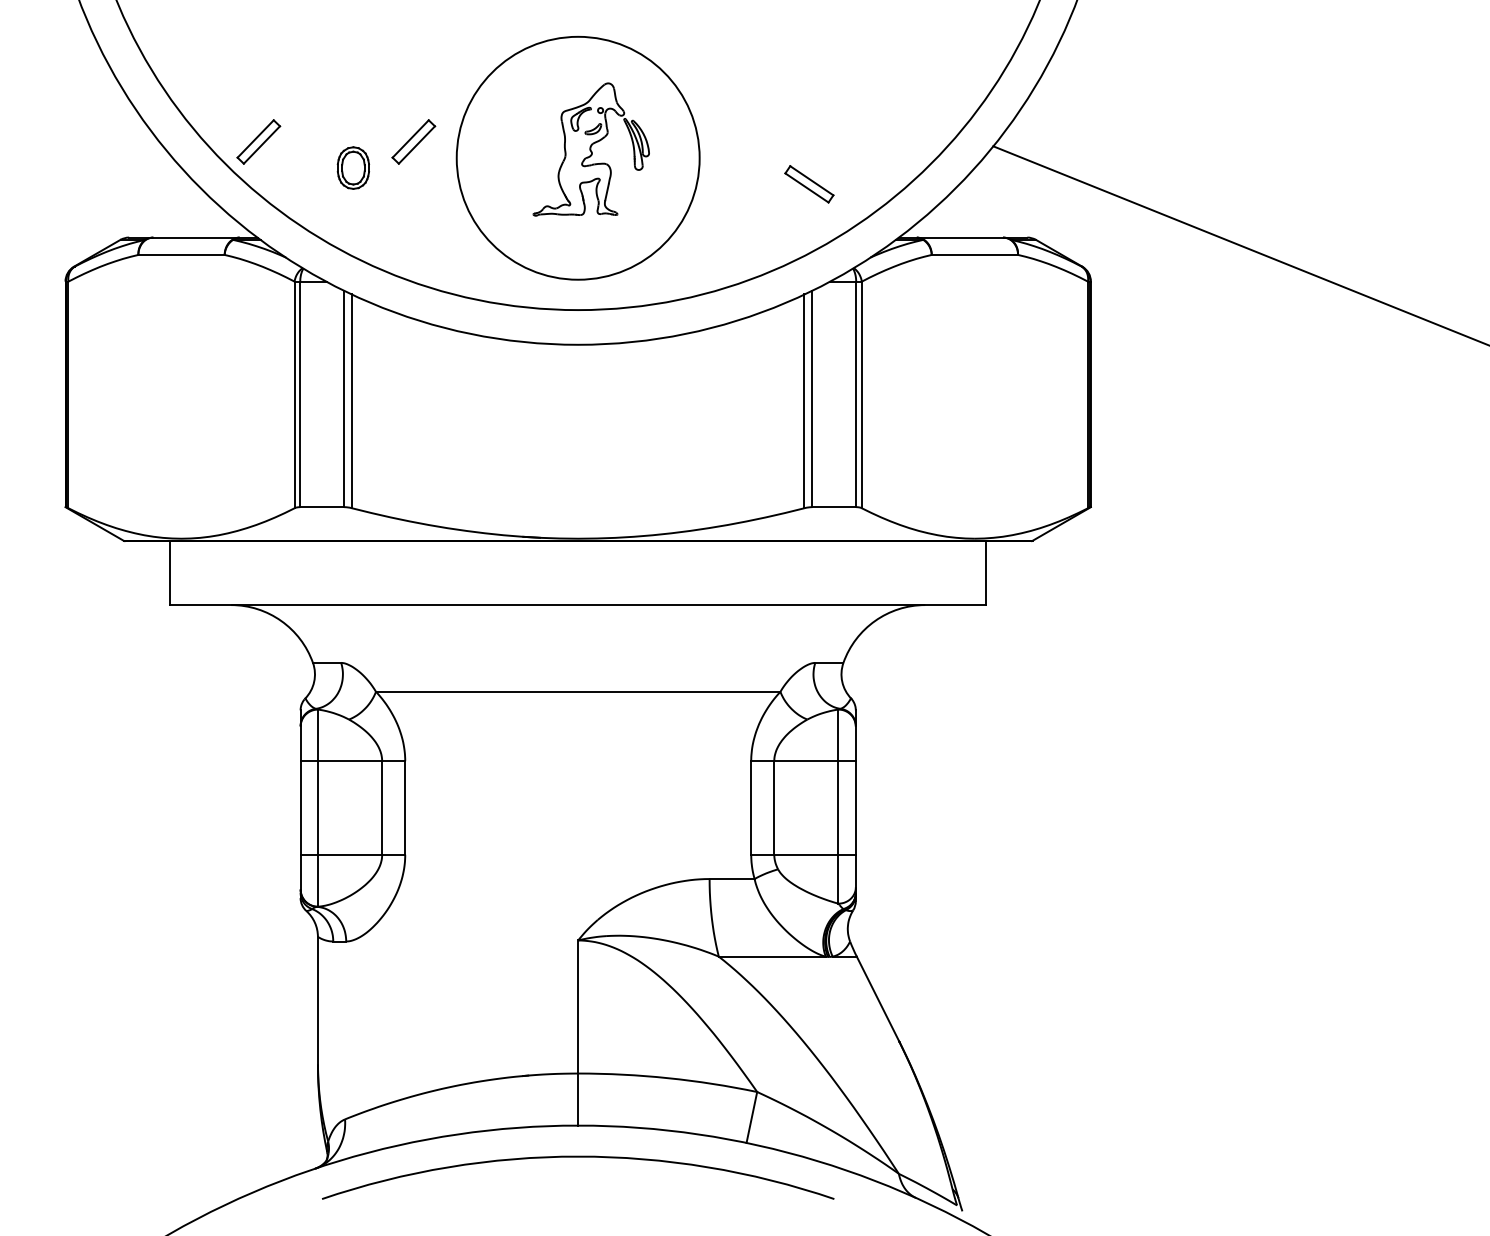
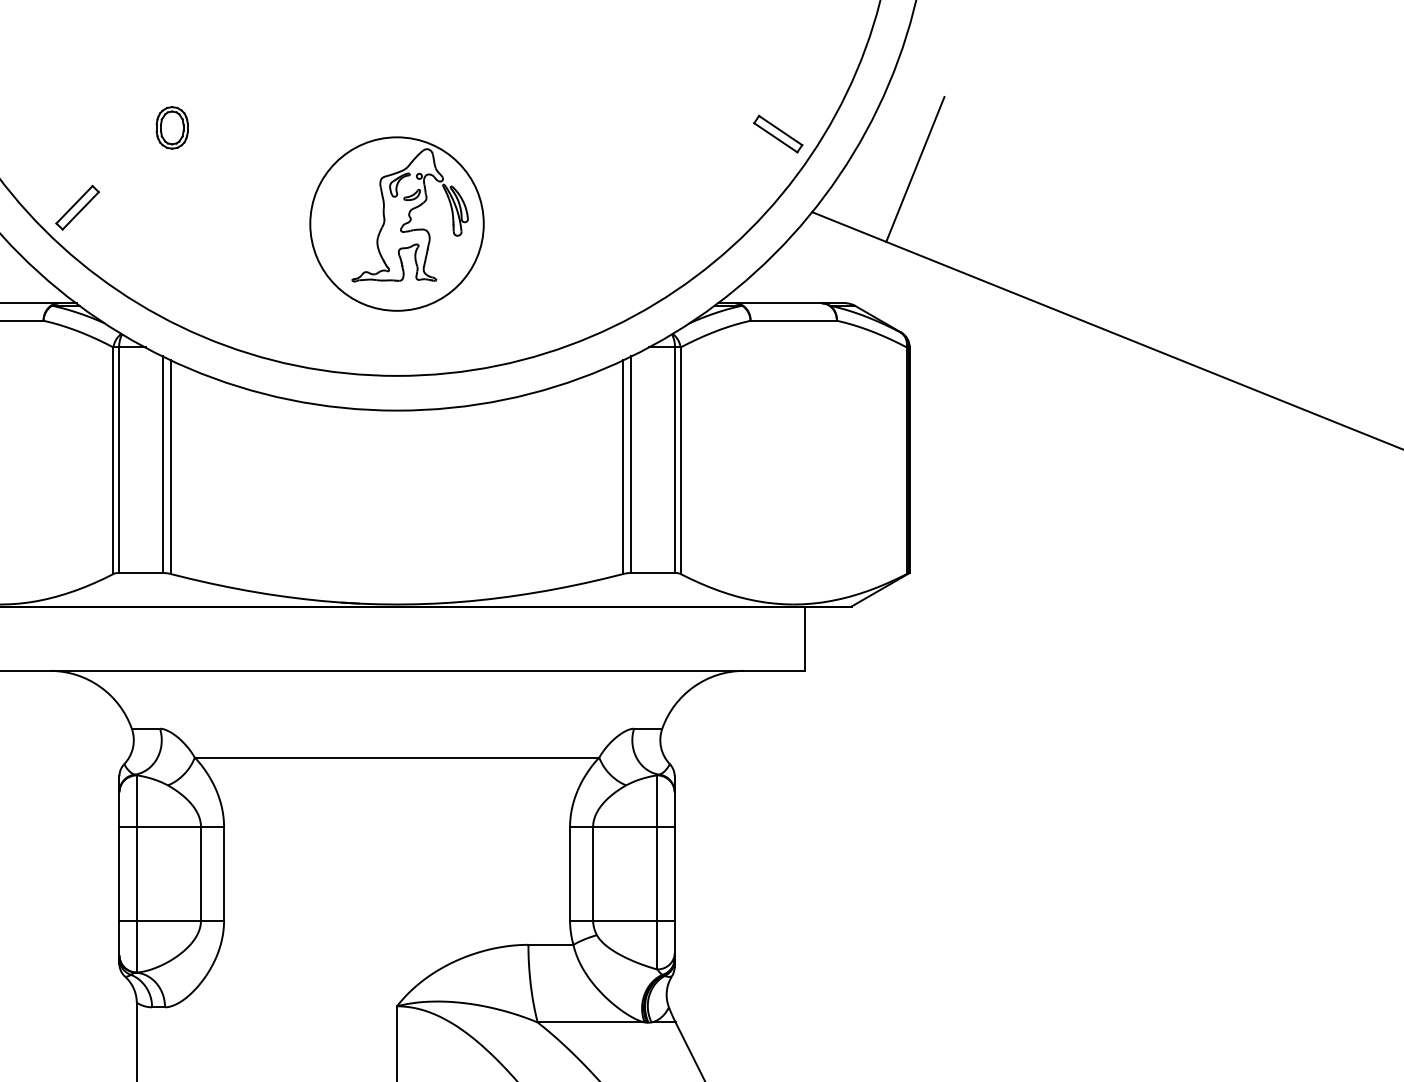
line: (1096, 103) -> (915, 169), added
part: (413, 141) -> (232, 207), removed
circle: (577, 158) -> (396, 224), size x0.71
part: (352, 167) -> (171, 127), moved
part: (809, 184) -> (778, 134), moved

